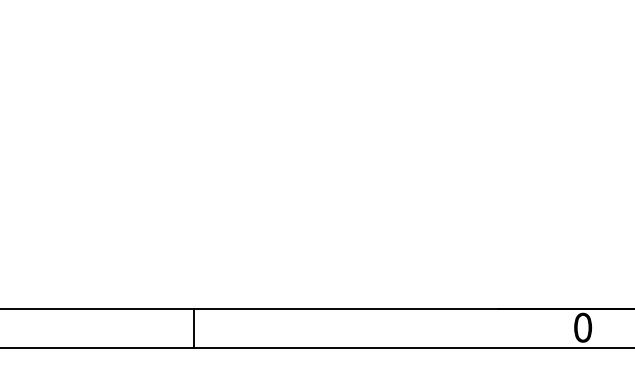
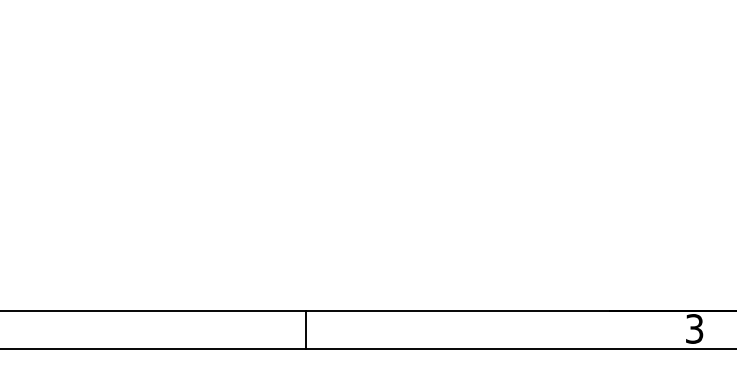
text: (582, 327) -> (694, 328), 0 -> 3

